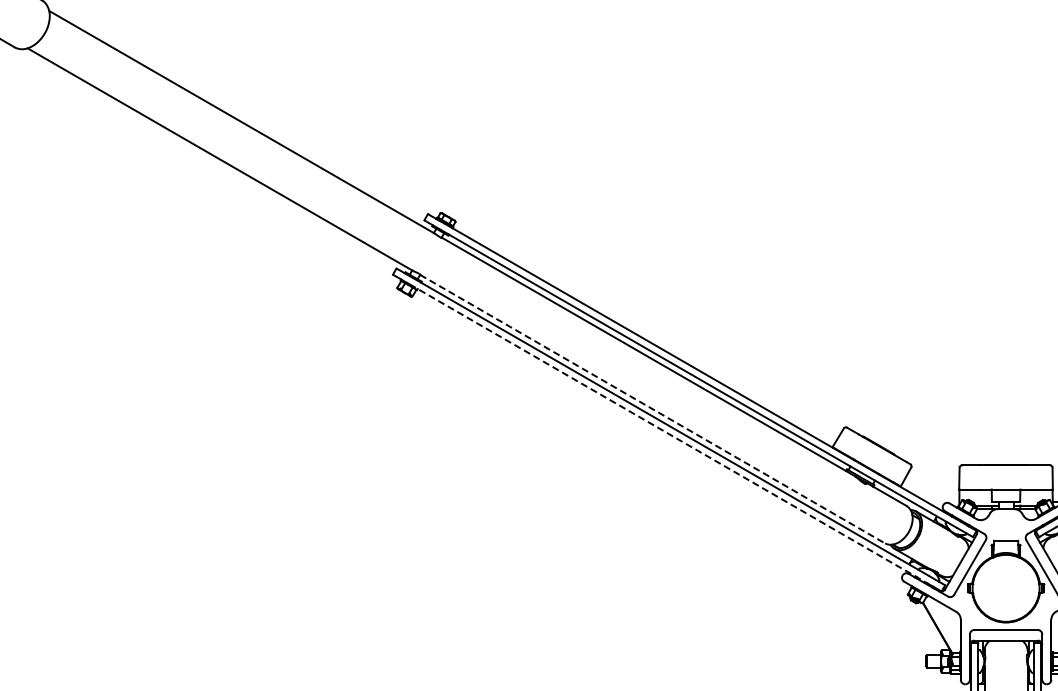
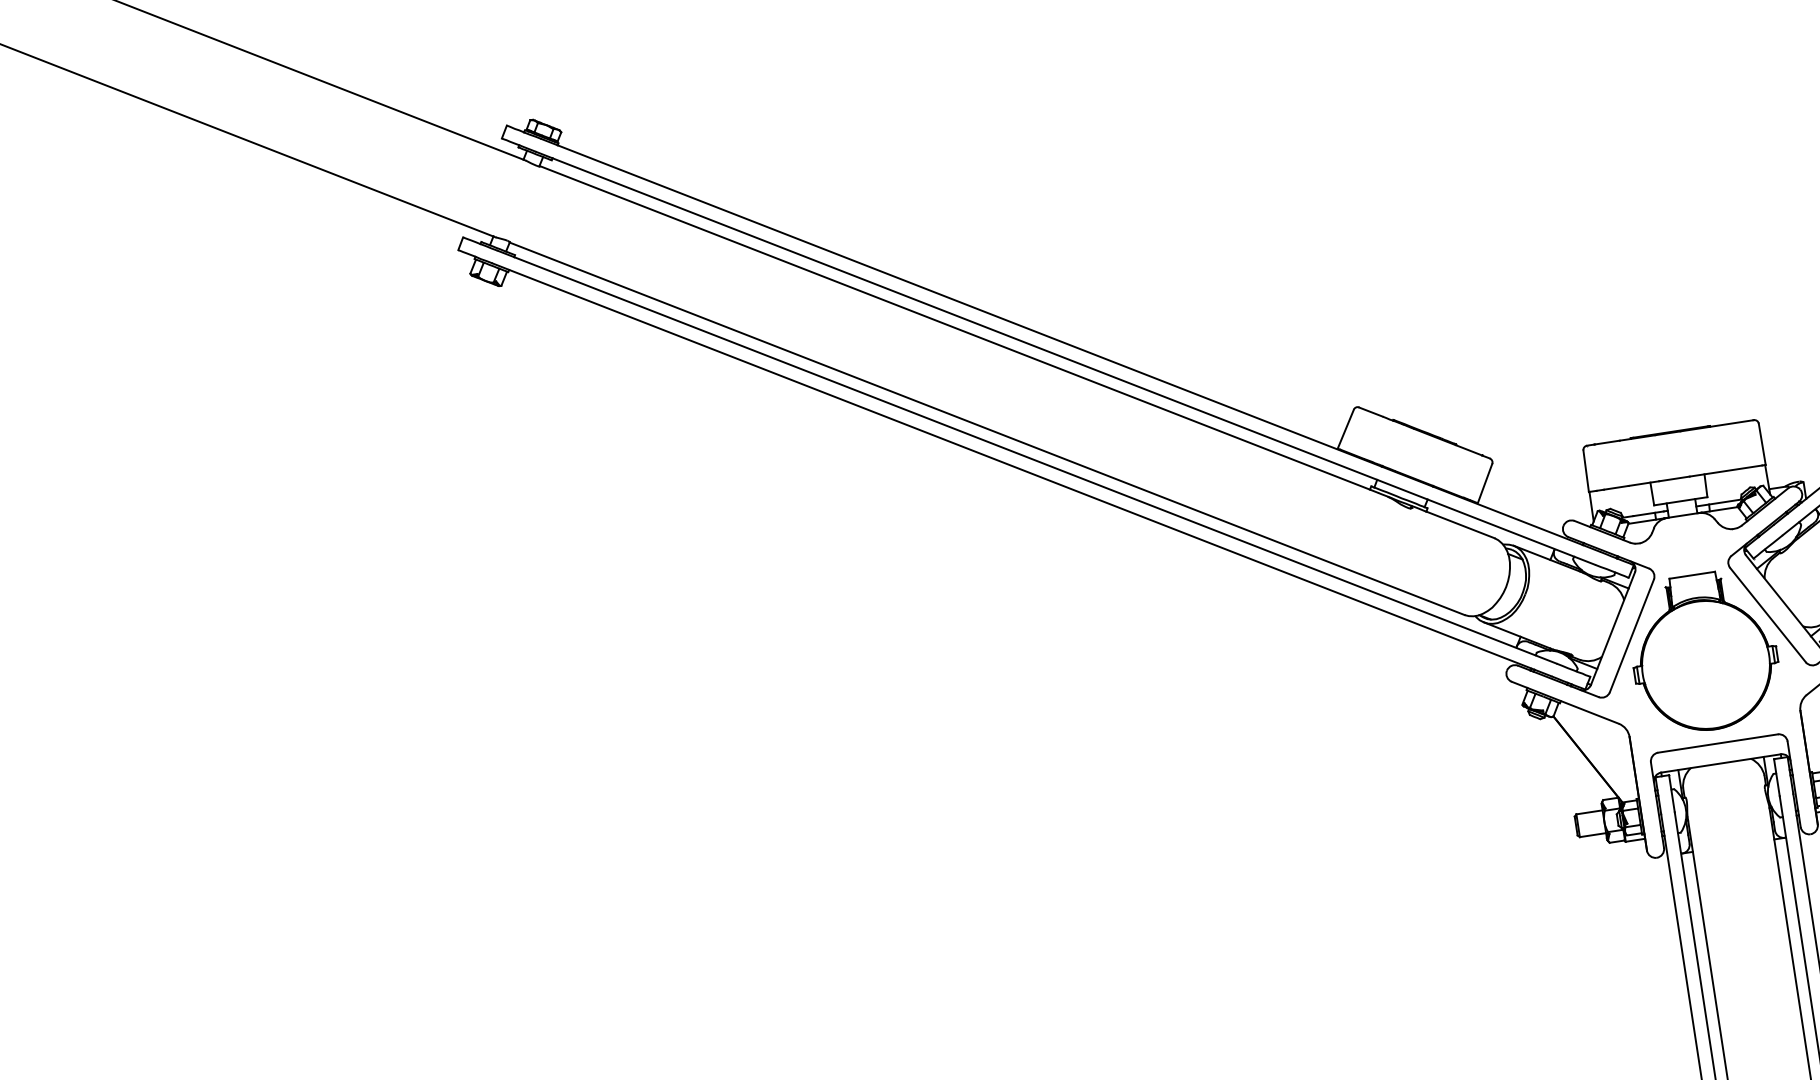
line: (653, 409) -> (988, 429), dashed -> solid
line: (667, 433) -> (1022, 470), dashed -> solid

